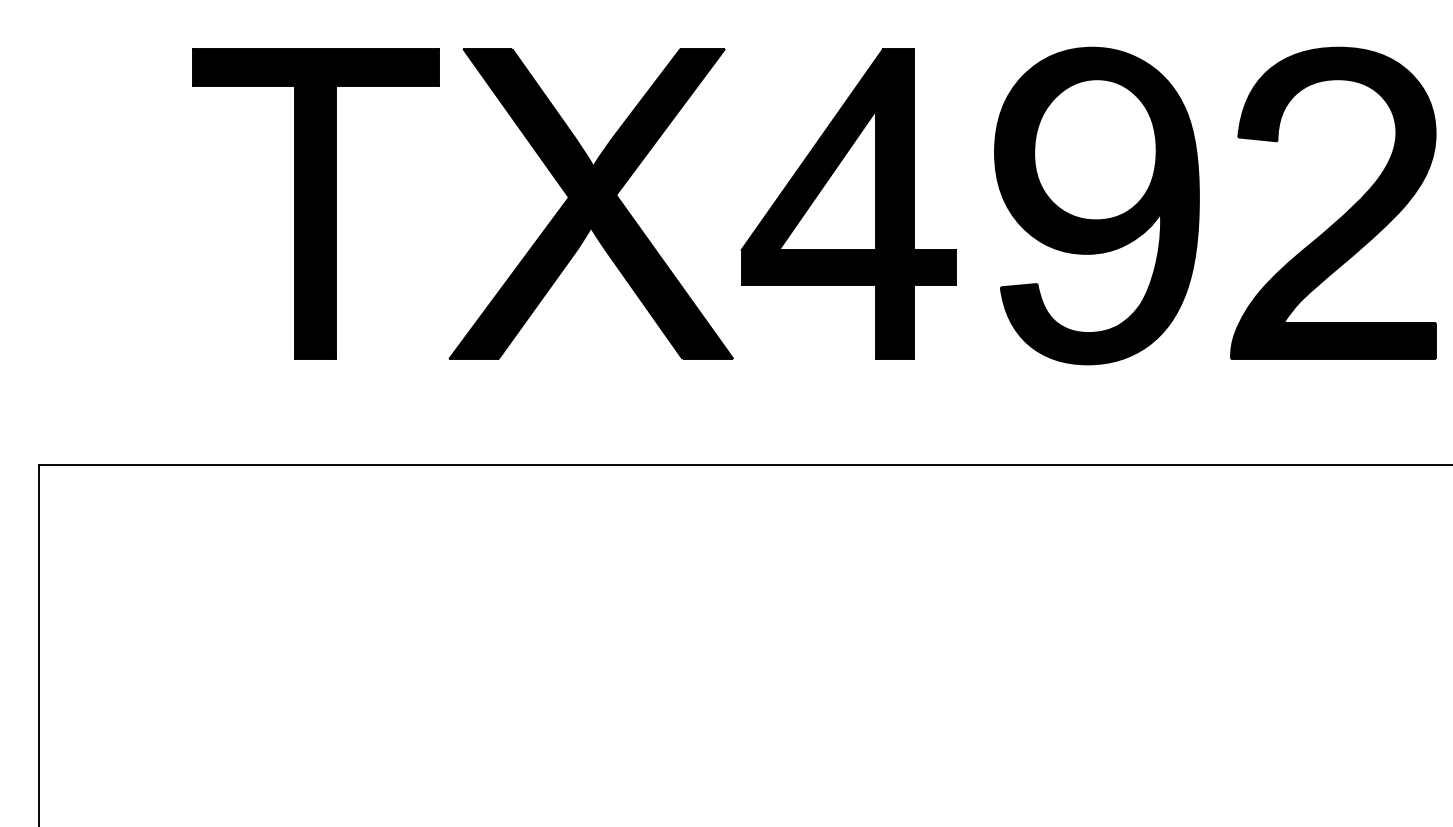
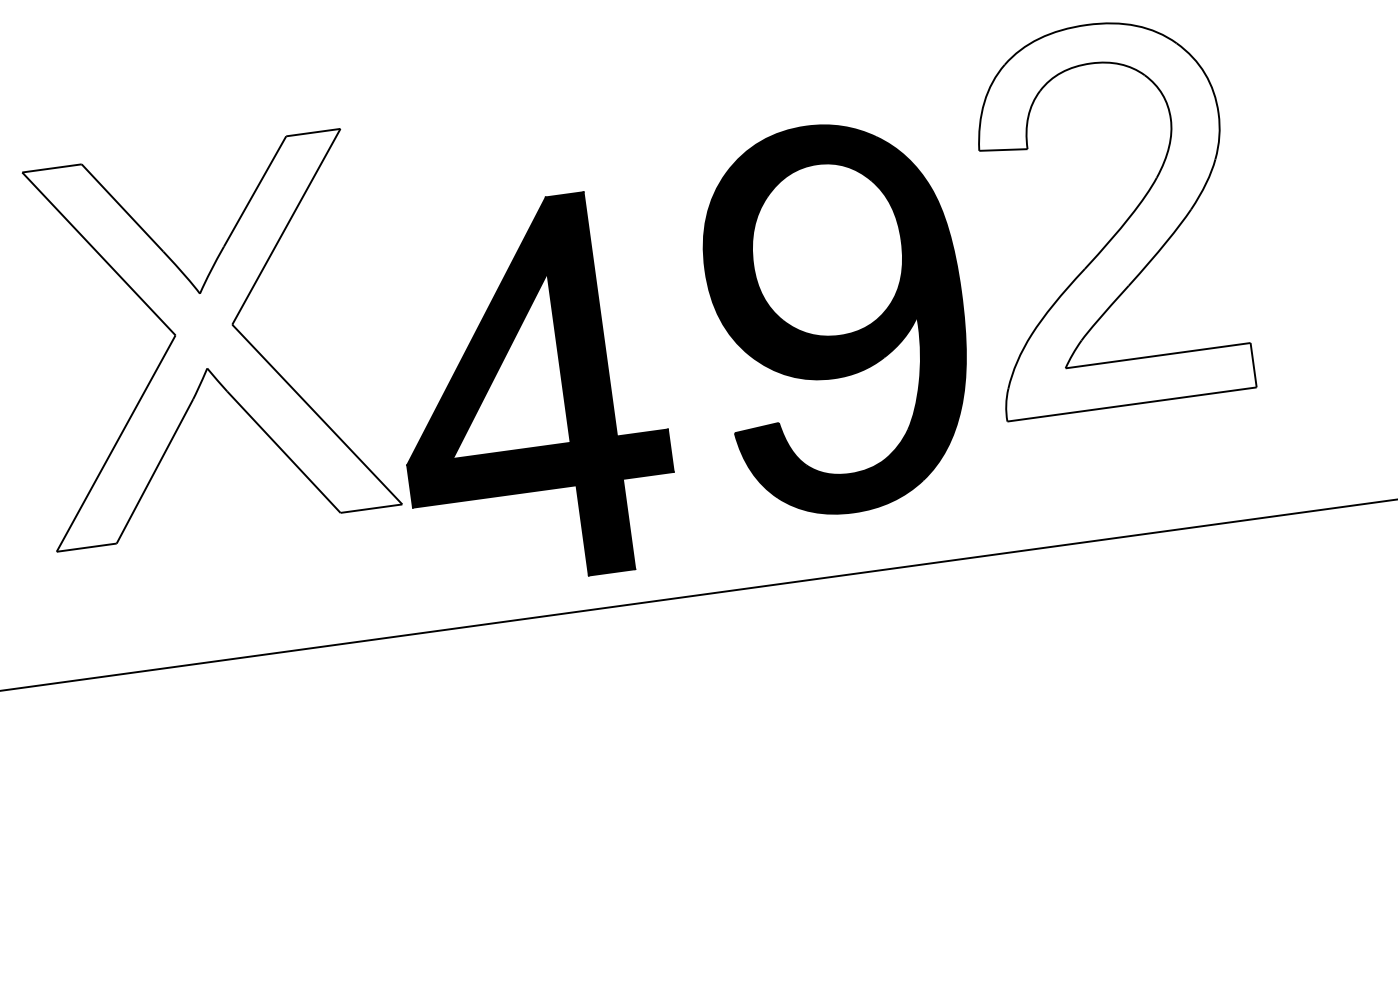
part: (848, 203) -> (529, 390), moved
fill: (1333, 203) -> (1106, 215), removed
fill: (591, 204) -> (204, 340), removed
part: (1096, 205) -> (837, 317), moved

